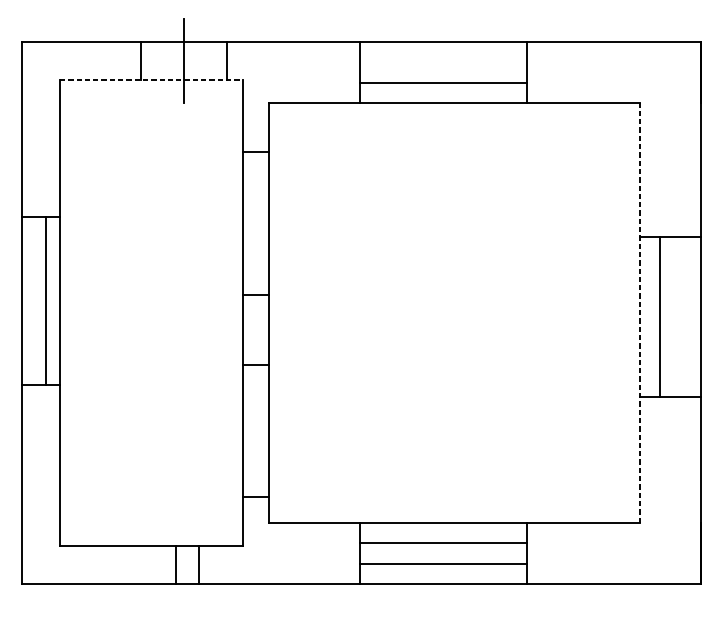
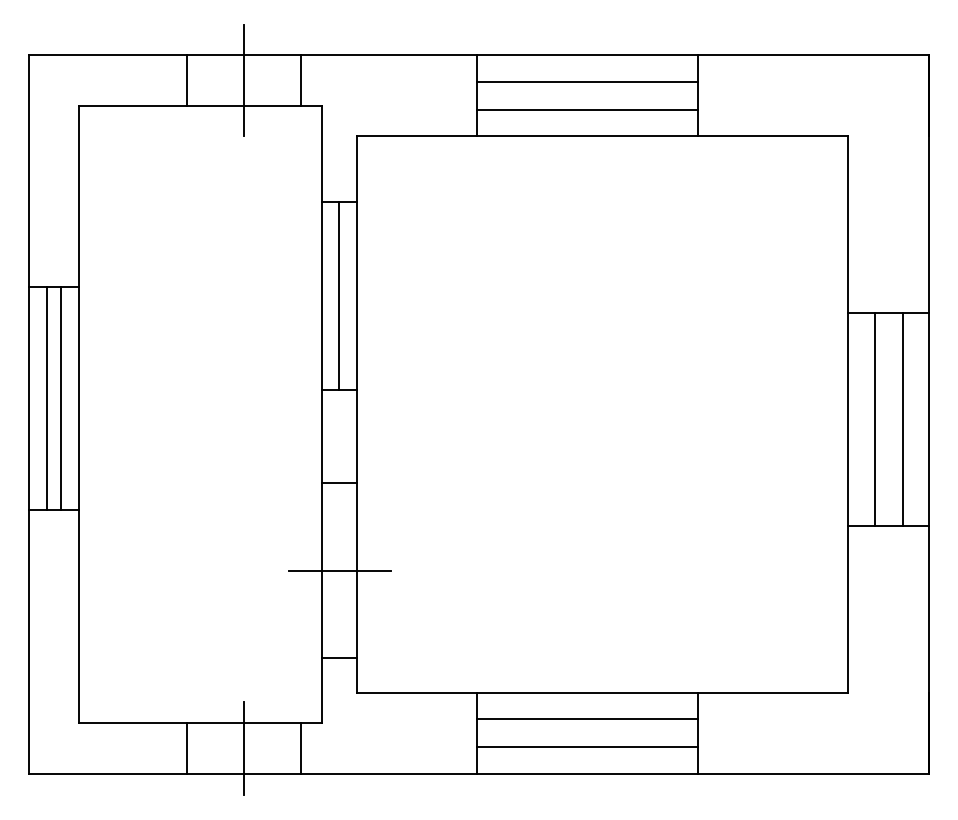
line: (443, 61) -> (587, 81), added
line: (152, 79) -> (201, 105), dashed -> solid
line: (256, 223) -> (339, 295), added
line: (35, 300) -> (46, 398), added
line: (640, 312) -> (848, 413), dashed -> solid
line: (681, 316) -> (902, 419), added
line: (256, 430) -> (339, 570), added
line: (176, 564) -> (186, 748), moved
line: (183, 564) -> (243, 748), added
line: (198, 564) -> (300, 748), moved

